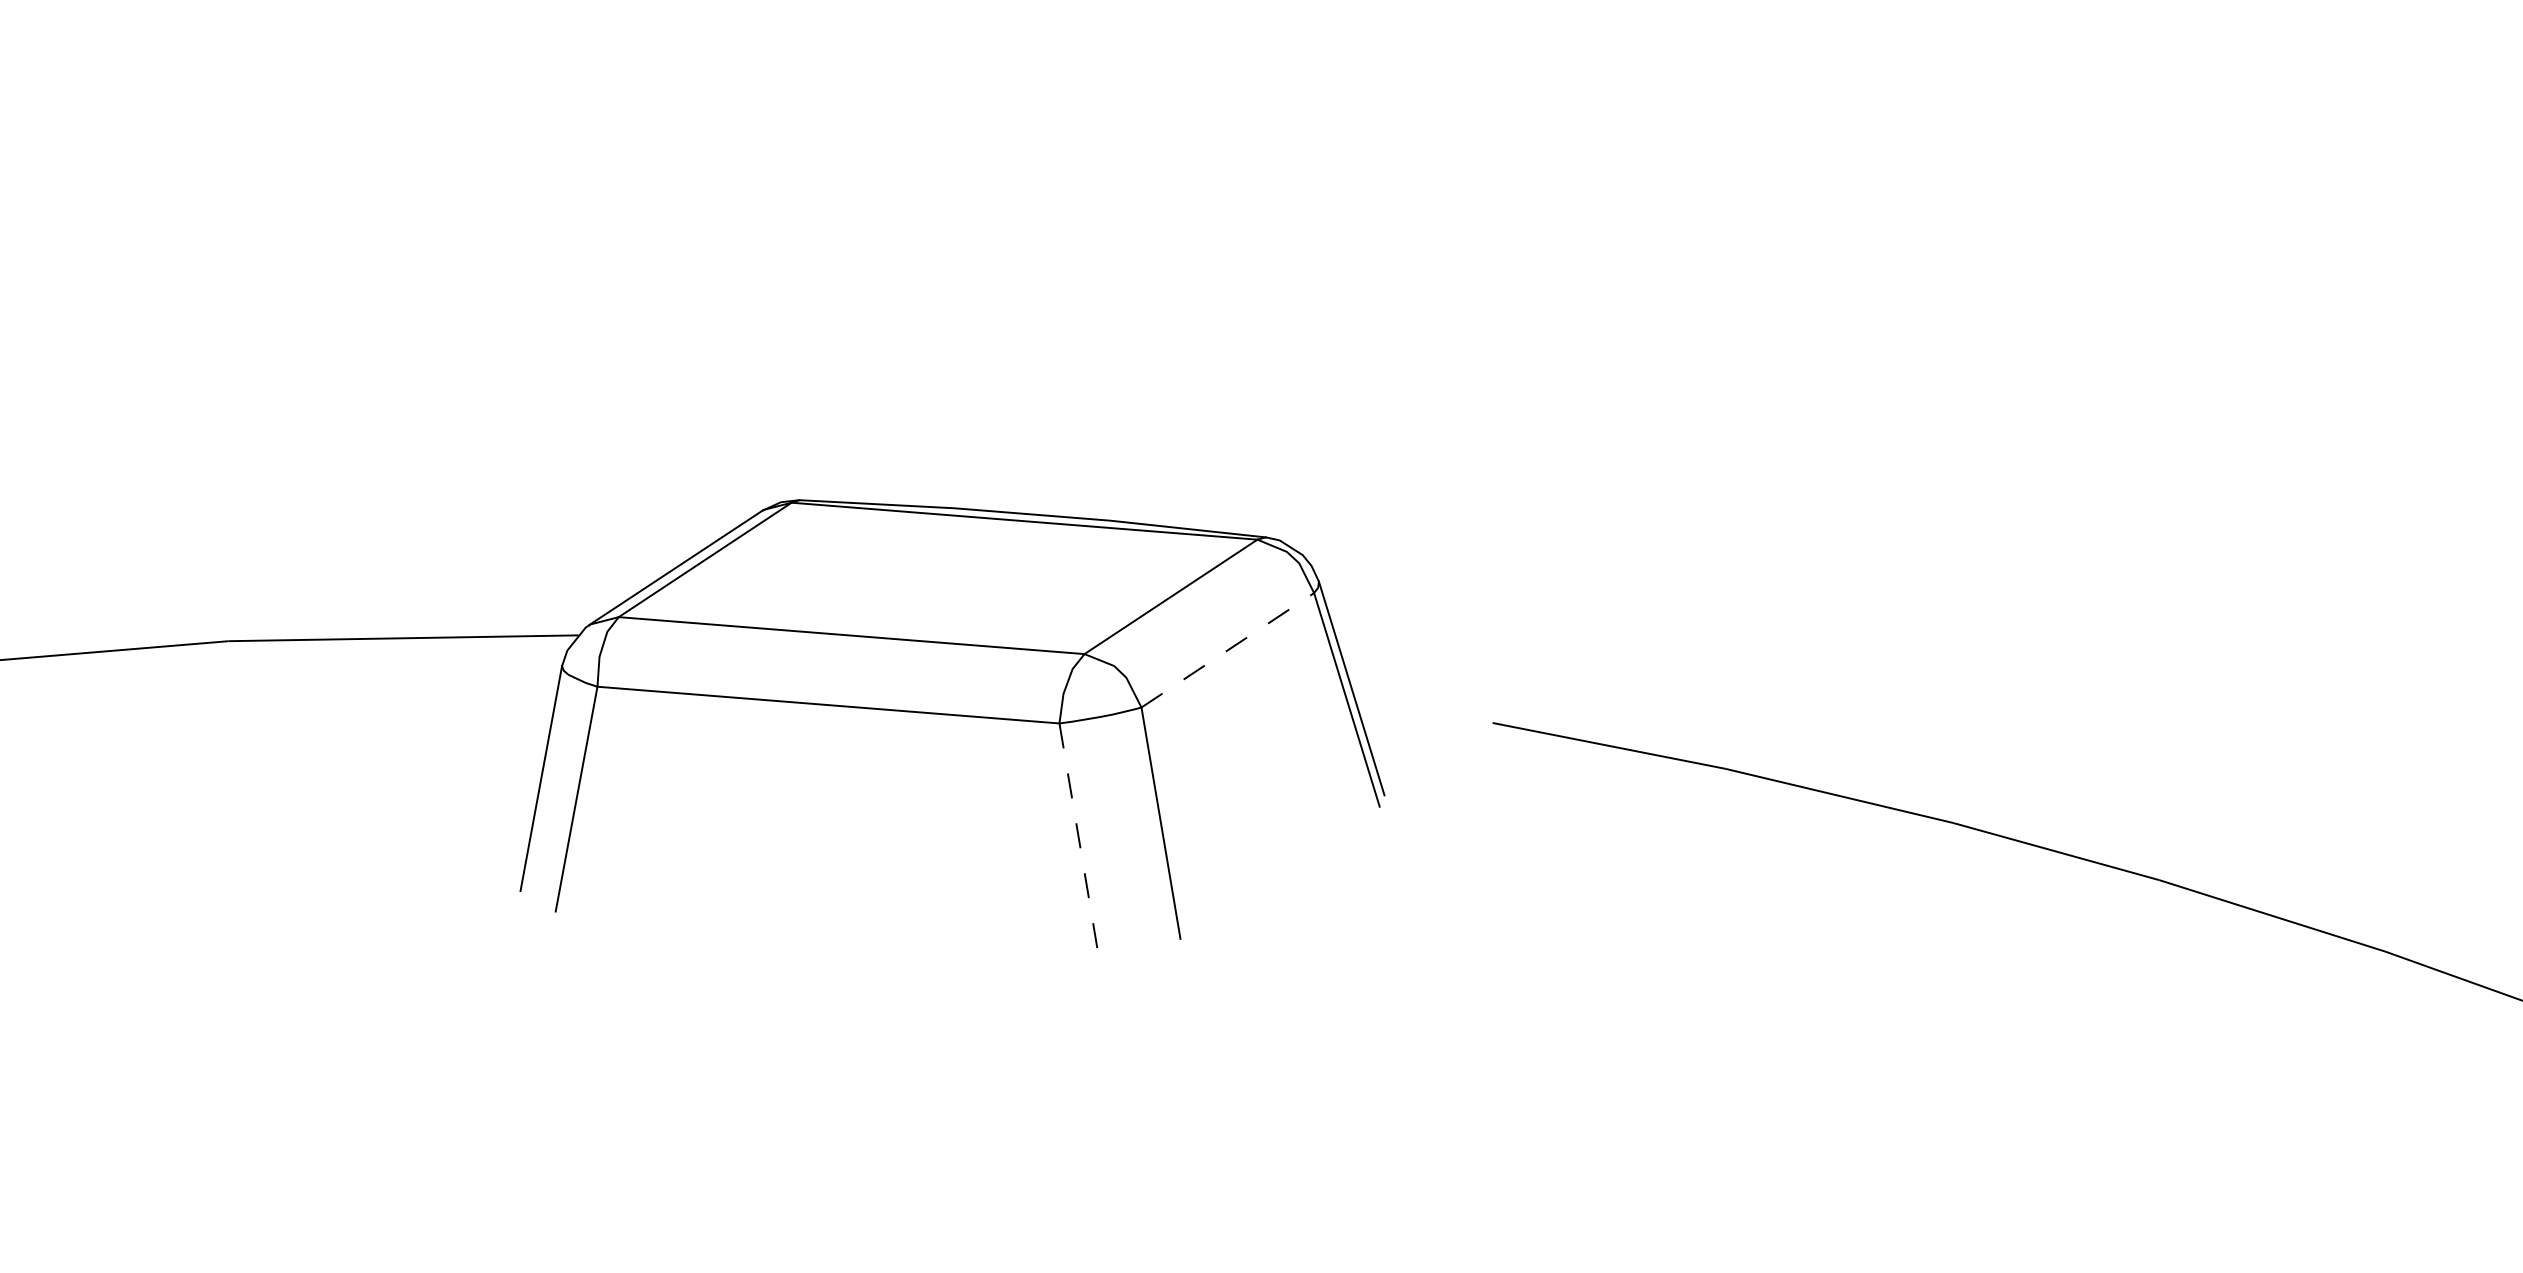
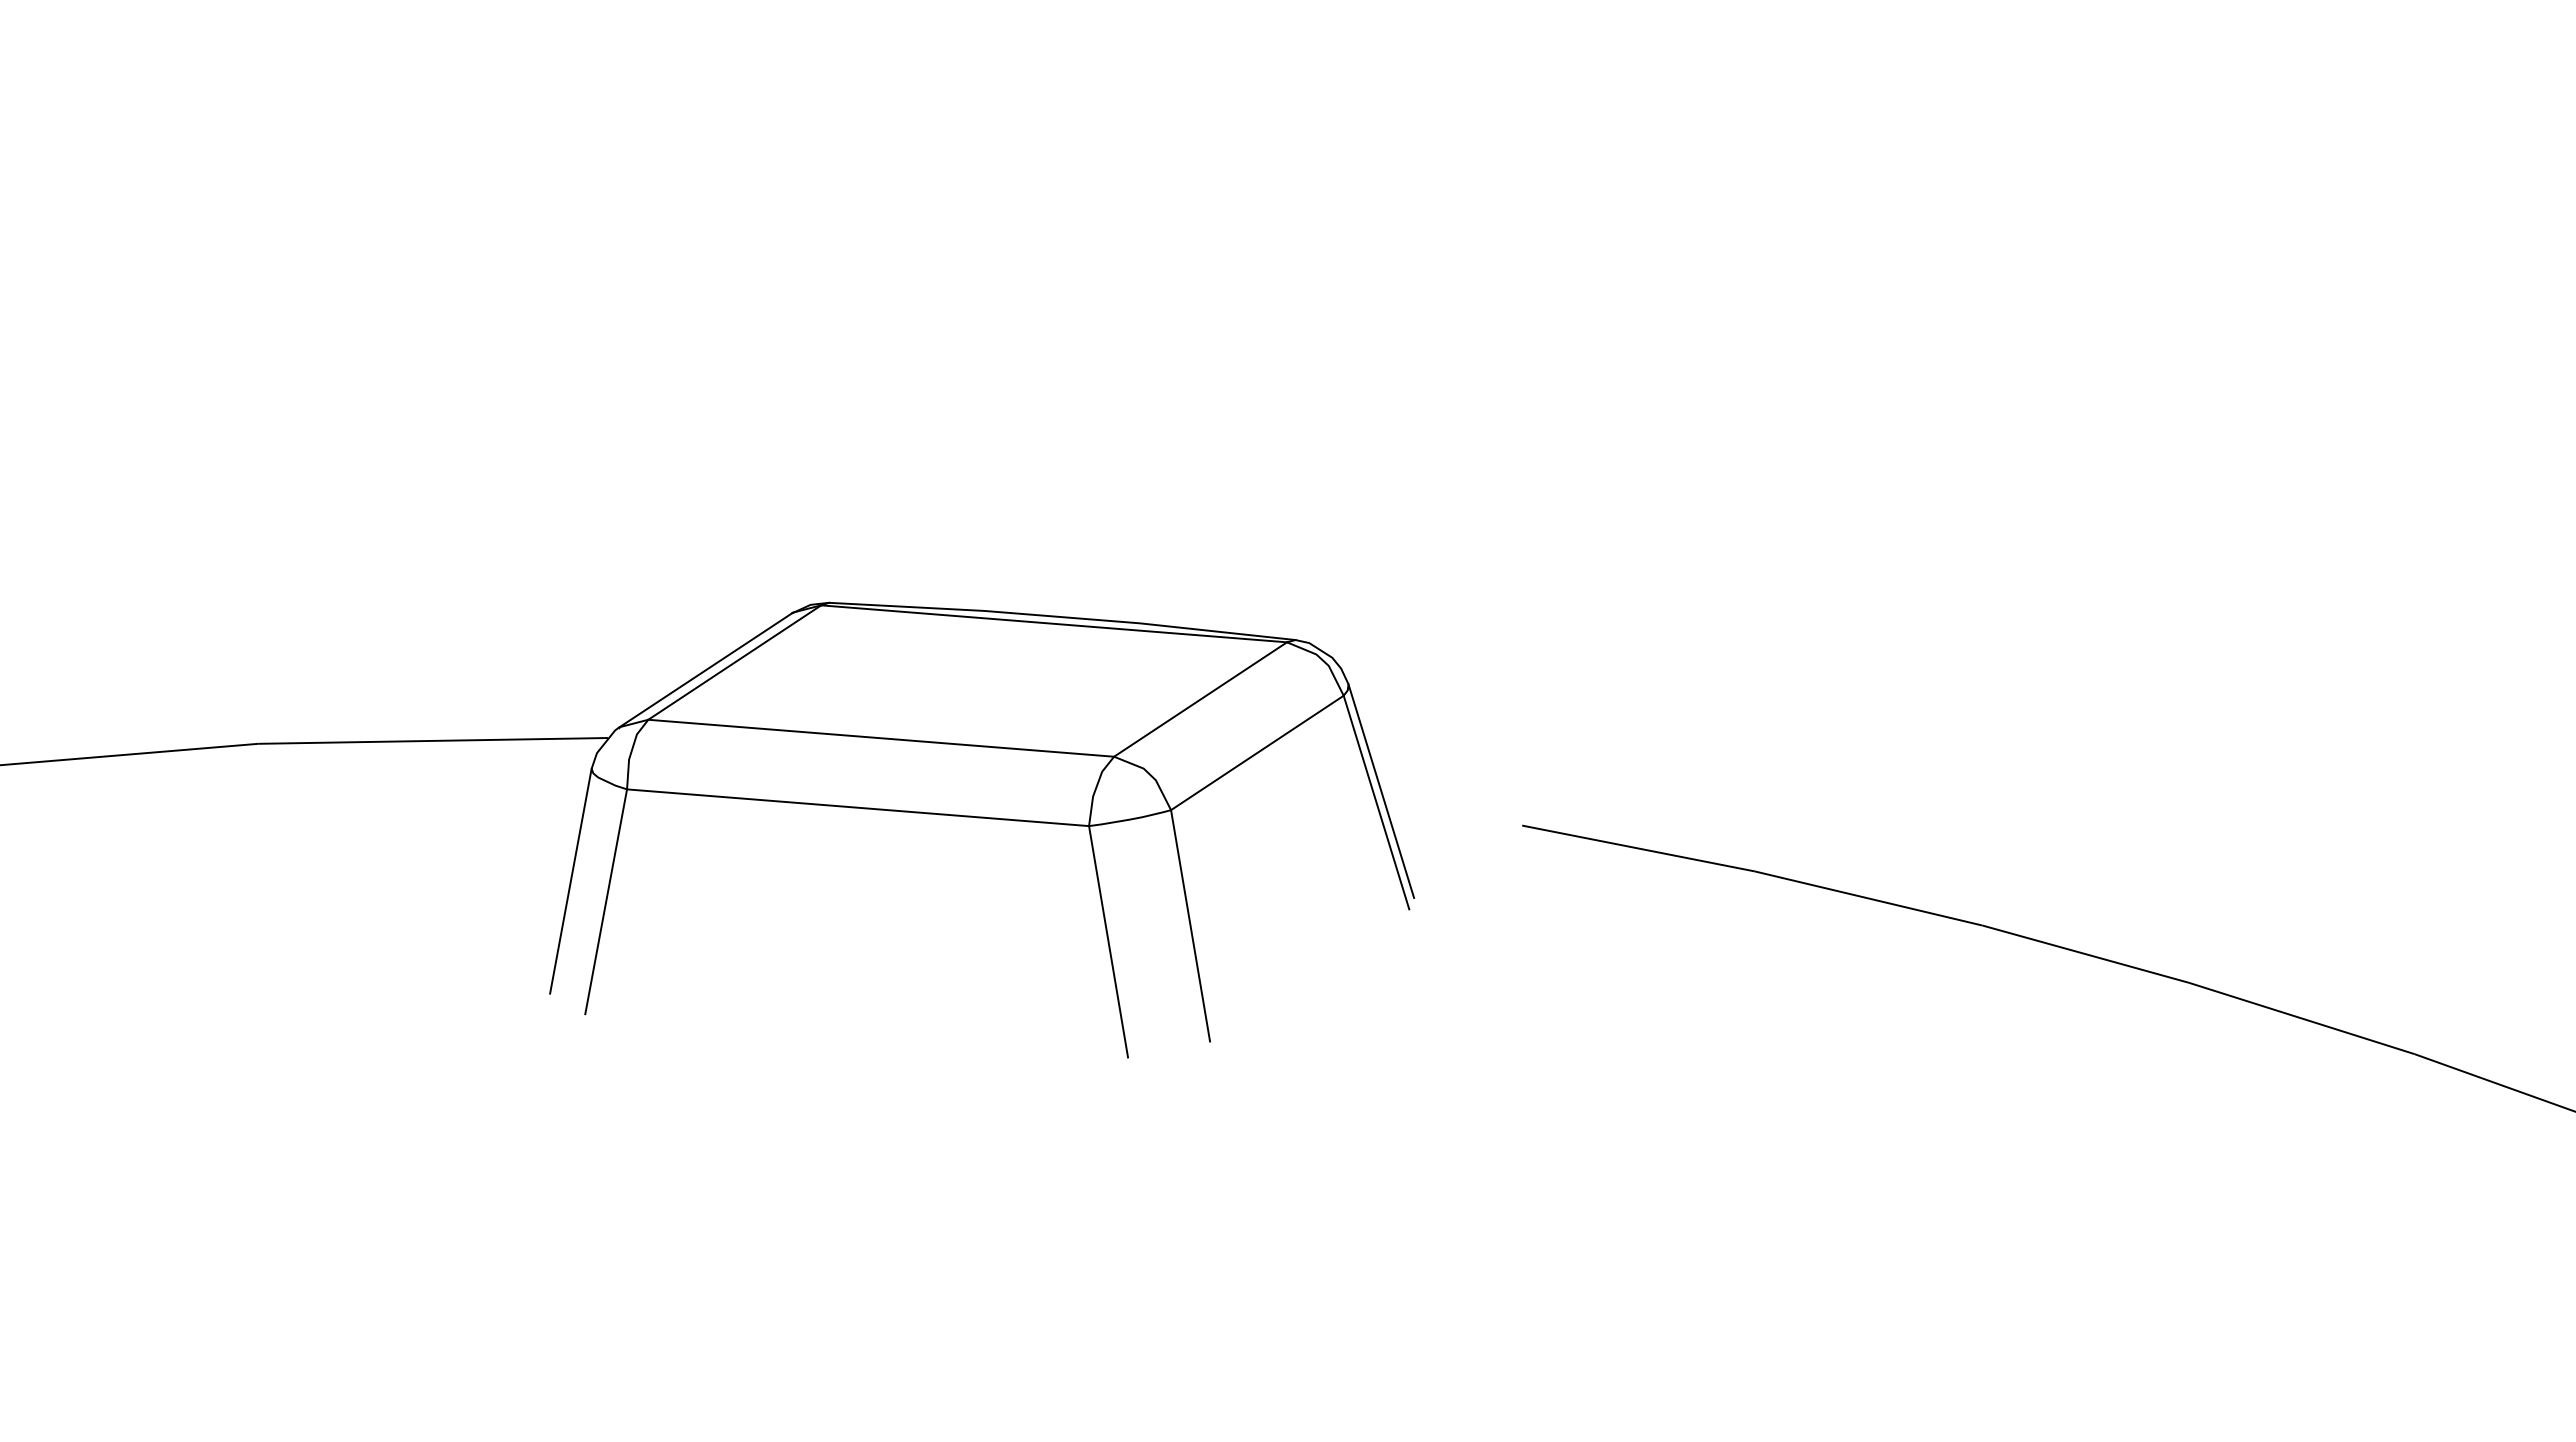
line: (1227, 649) -> (1257, 752), dashed -> solid
line: (1078, 839) -> (1108, 942), dashed -> solid

